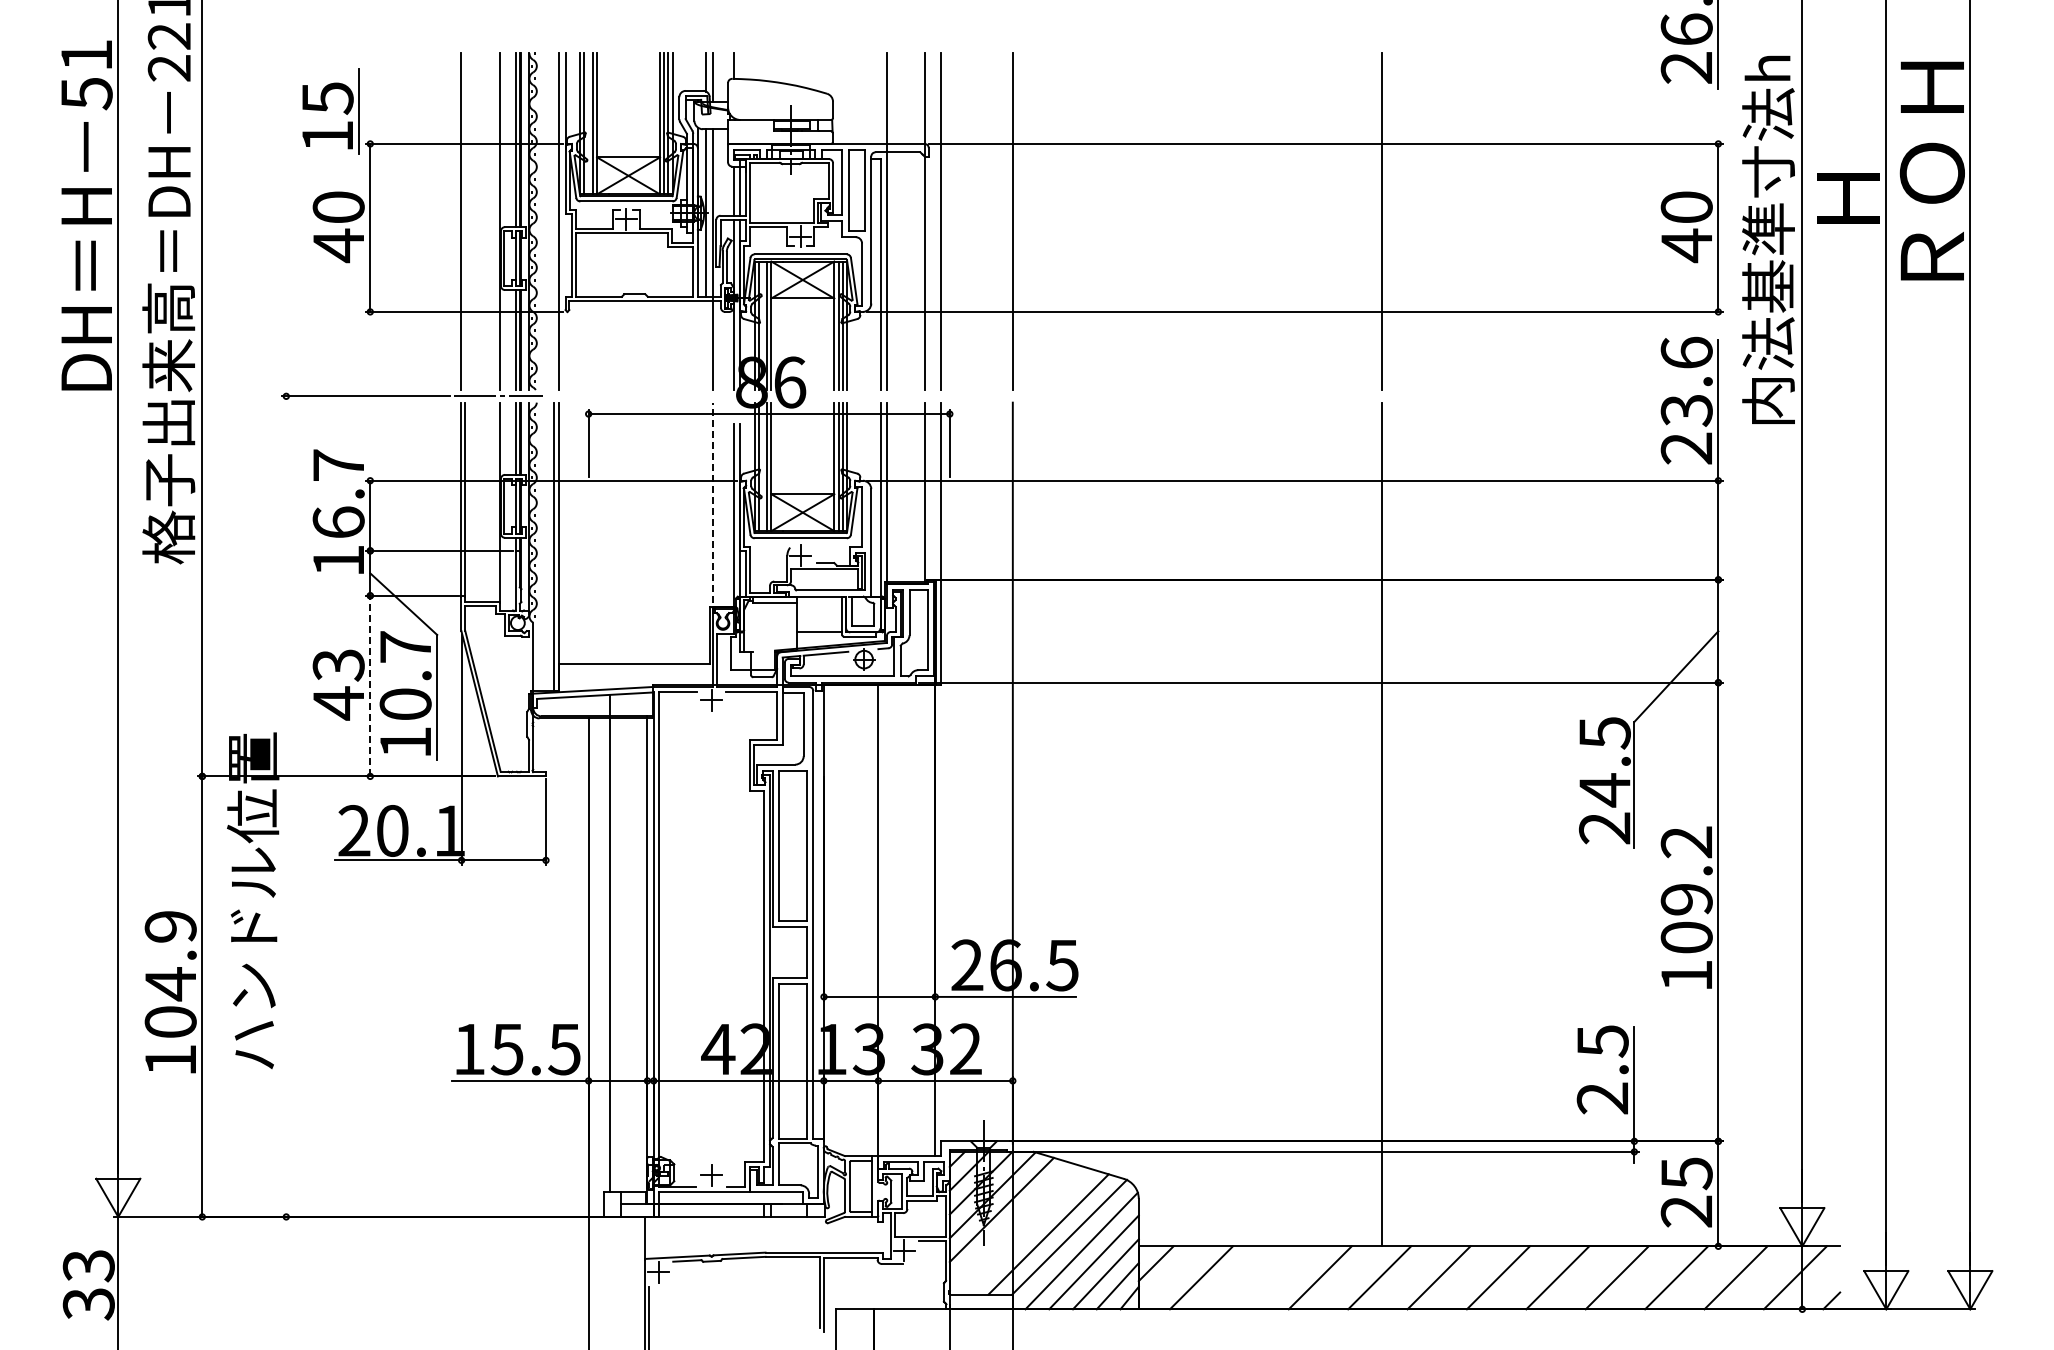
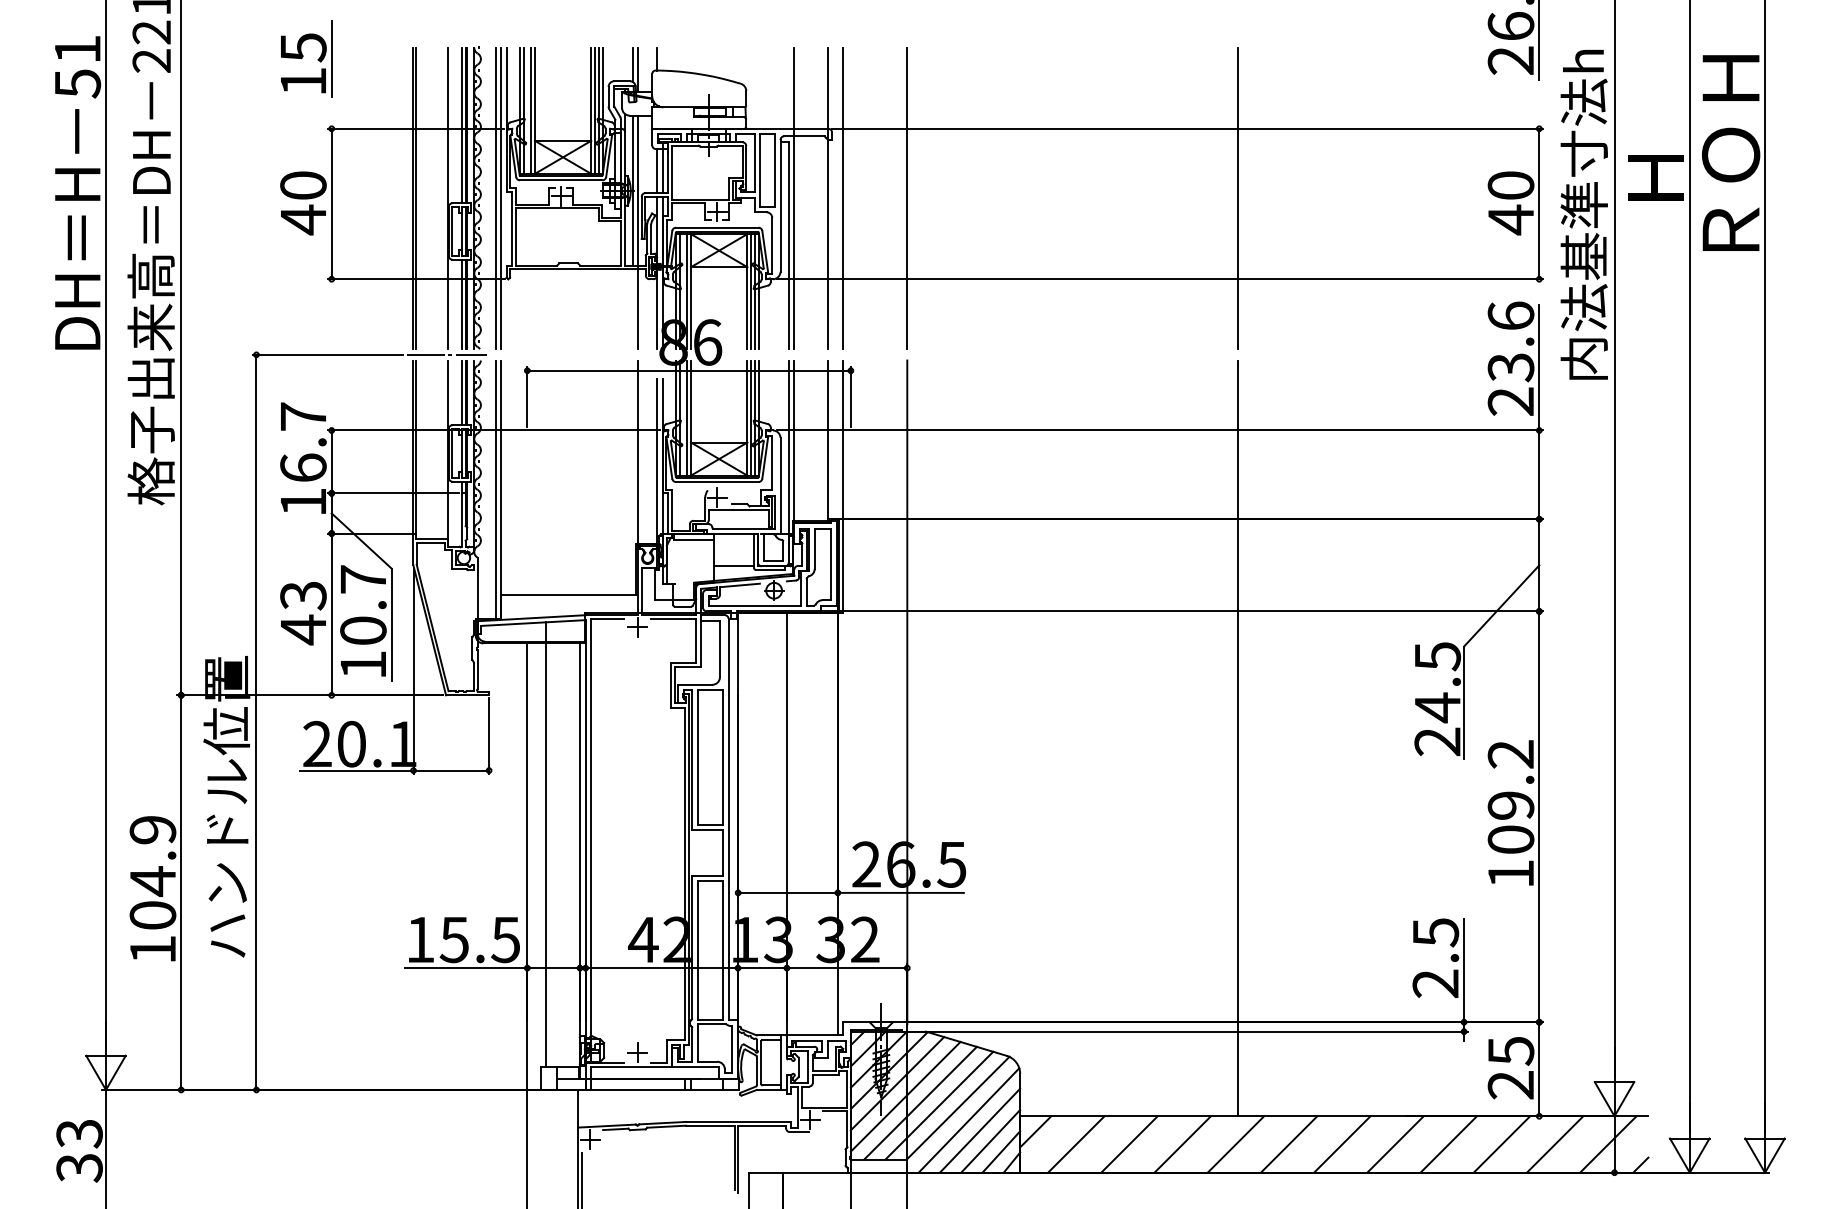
part: (330, 111) -> (305, 59), moved
line: (464, 221) -> (416, 198), added
line: (554, 221) -> (496, 198), added
line: (712, 507) -> (638, 454), dashed -> solid
line: (370, 685) -> (331, 613), dashed -> solid
line: (286, 806) -> (256, 722), added
line: (1010, 1224) -> (905, 1096), added
line: (1027, 1231) -> (920, 1103), added
line: (1260, 1277) -> (1129, 1144), added

